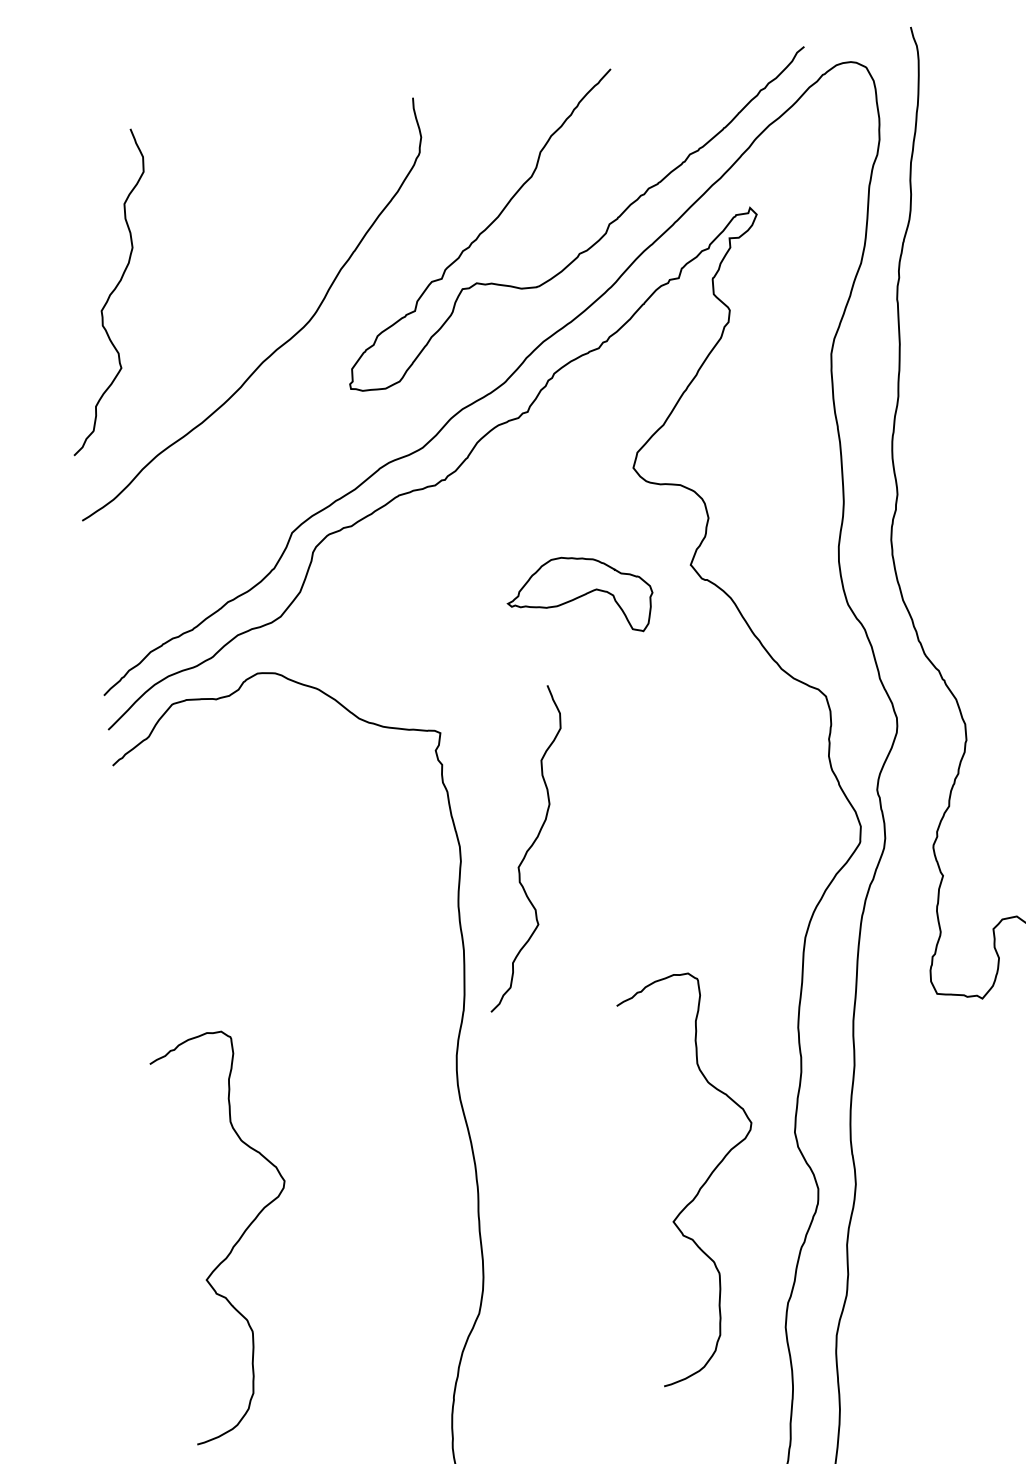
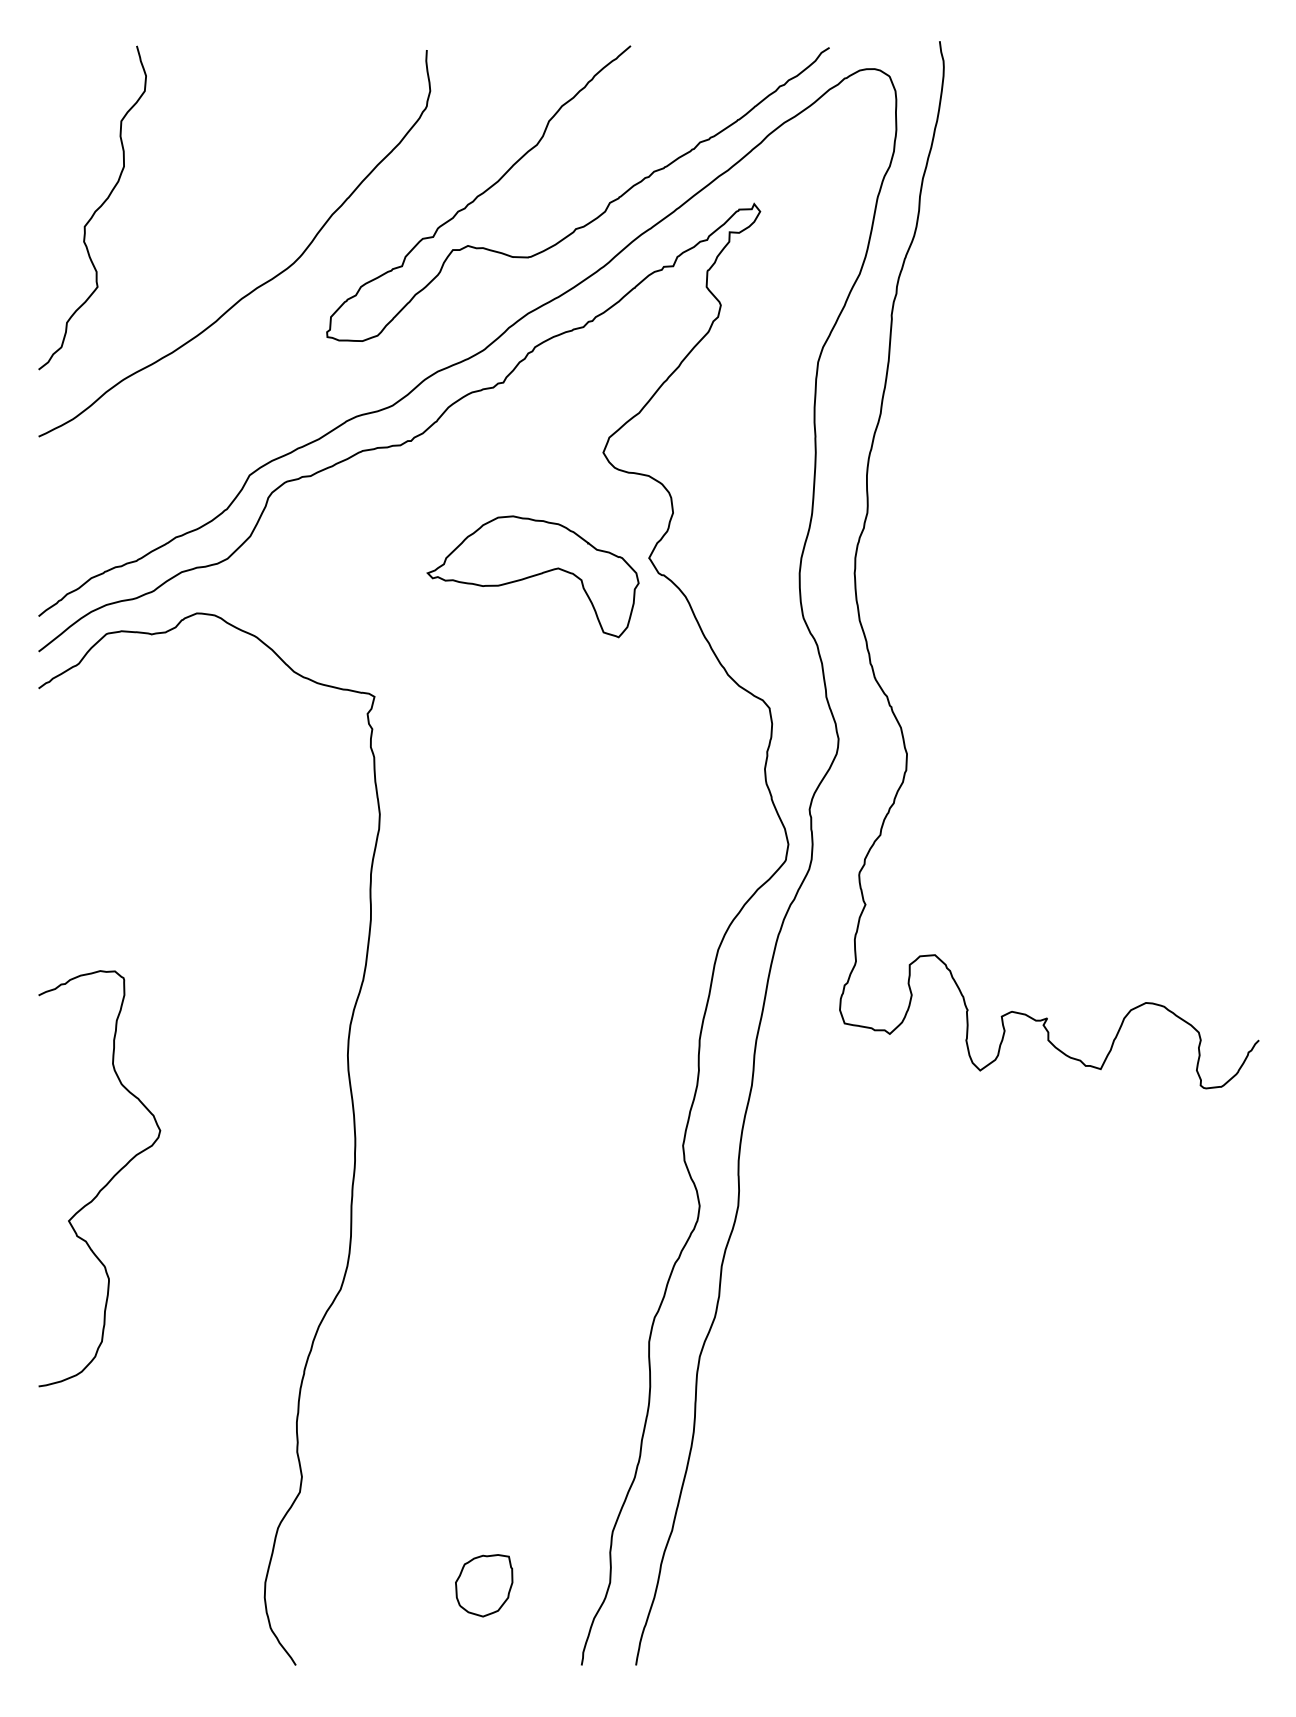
part: (579, 596) -> (532, 576), size x1.43
curve: (527, 850) -> (447, 826), removed
curve: (704, 1181) -> (585, 1184), removed

